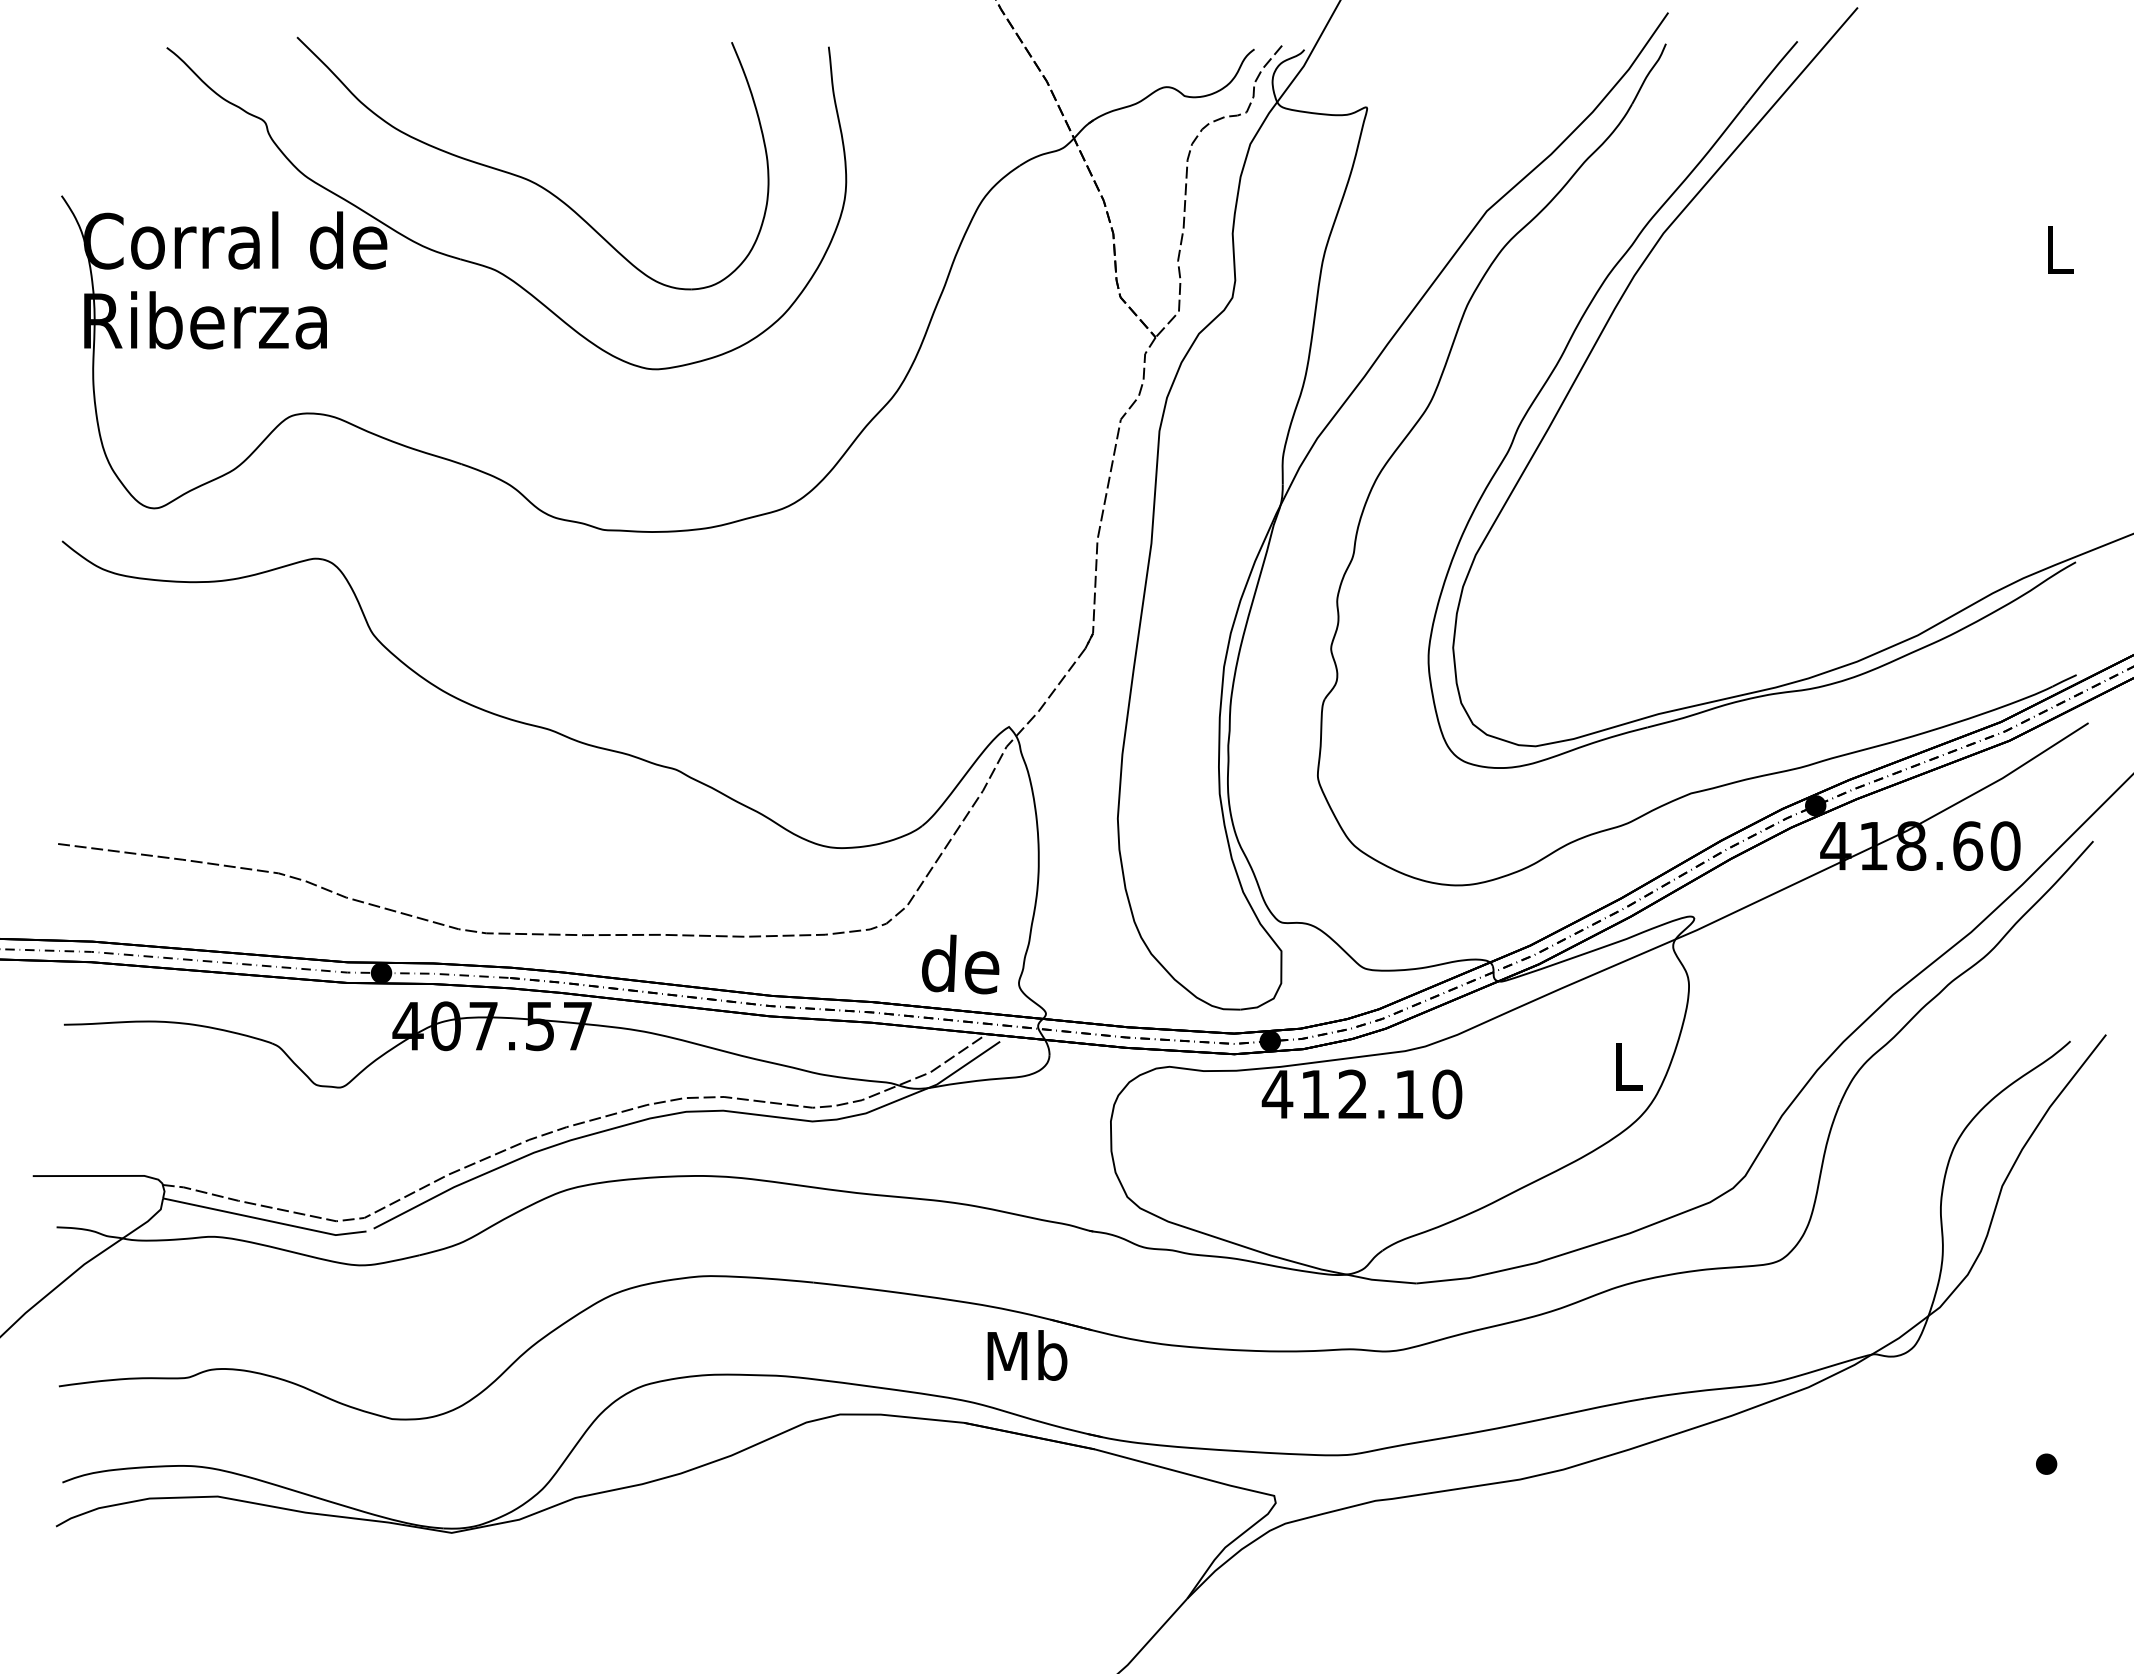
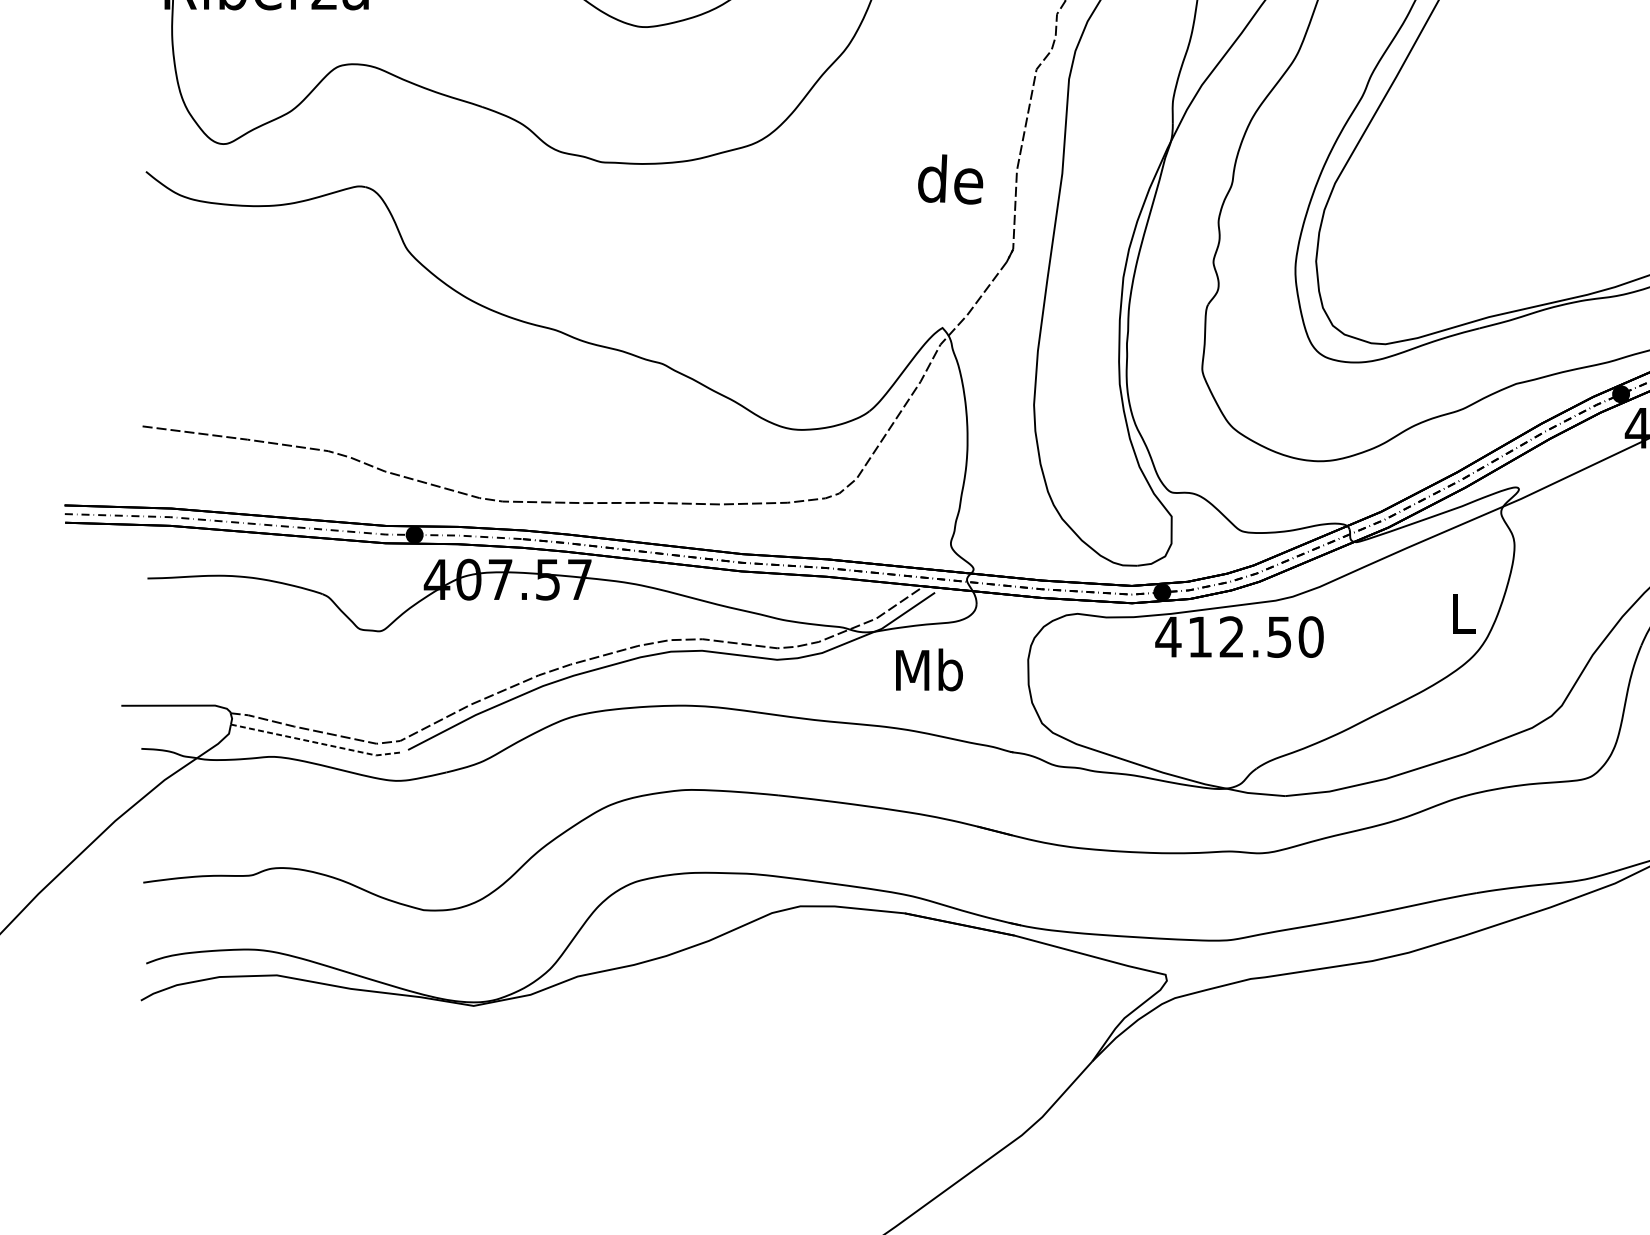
text: (960, 964) -> (950, 179), moved
text: (1409, 1094) -> (1279, 637), 412.10 -> 412.50
line: (265, 1220) -> (317, 743), solid -> dashed
text: (1027, 1355) -> (929, 669), moved

